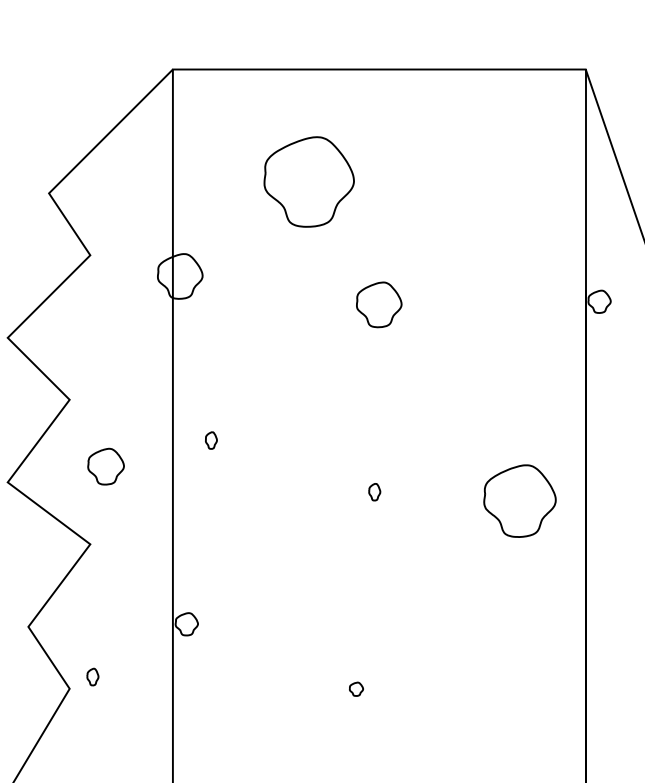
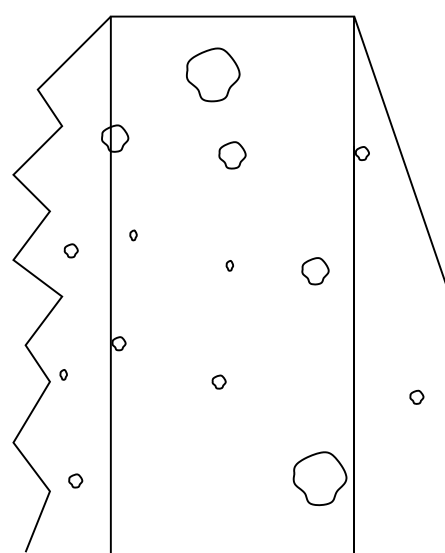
part: (309, 181) -> (213, 74), moved
part: (104, 466) -> (70, 250), size x0.62
part: (519, 501) -> (315, 271), size x0.62
part: (355, 688) -> (218, 381), size x1.67

